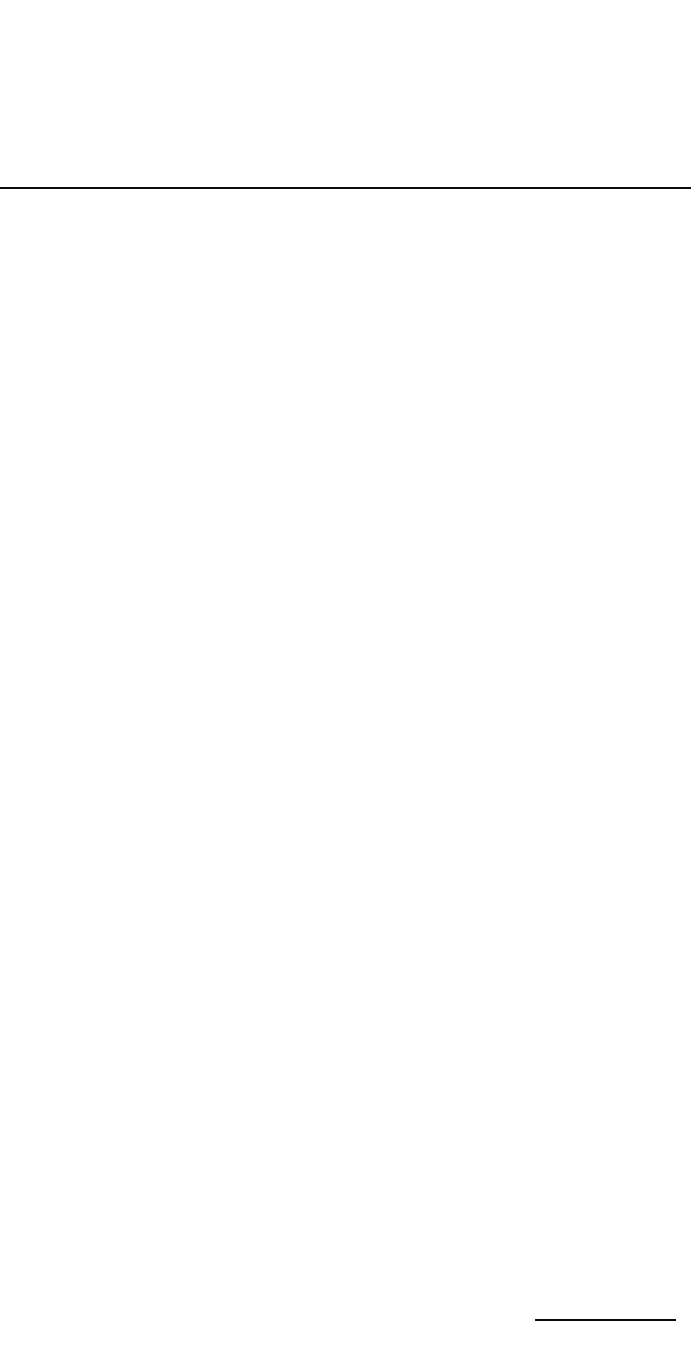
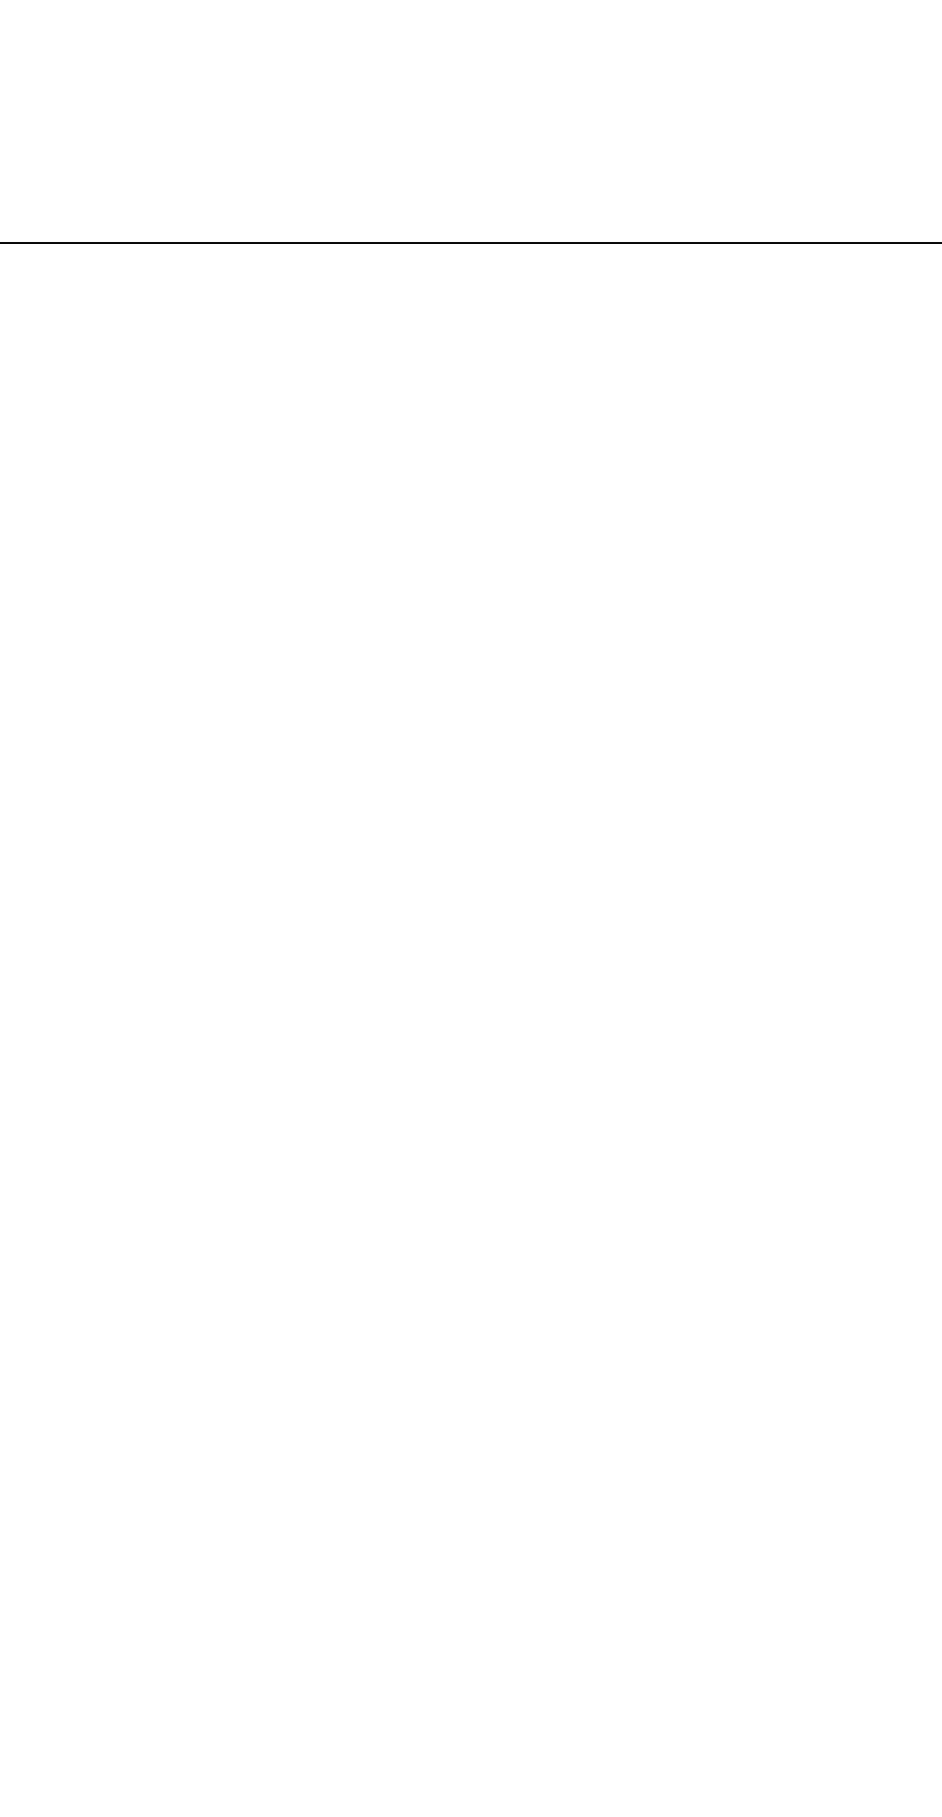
line: (604, 1320) -> (811, 1573), removed

